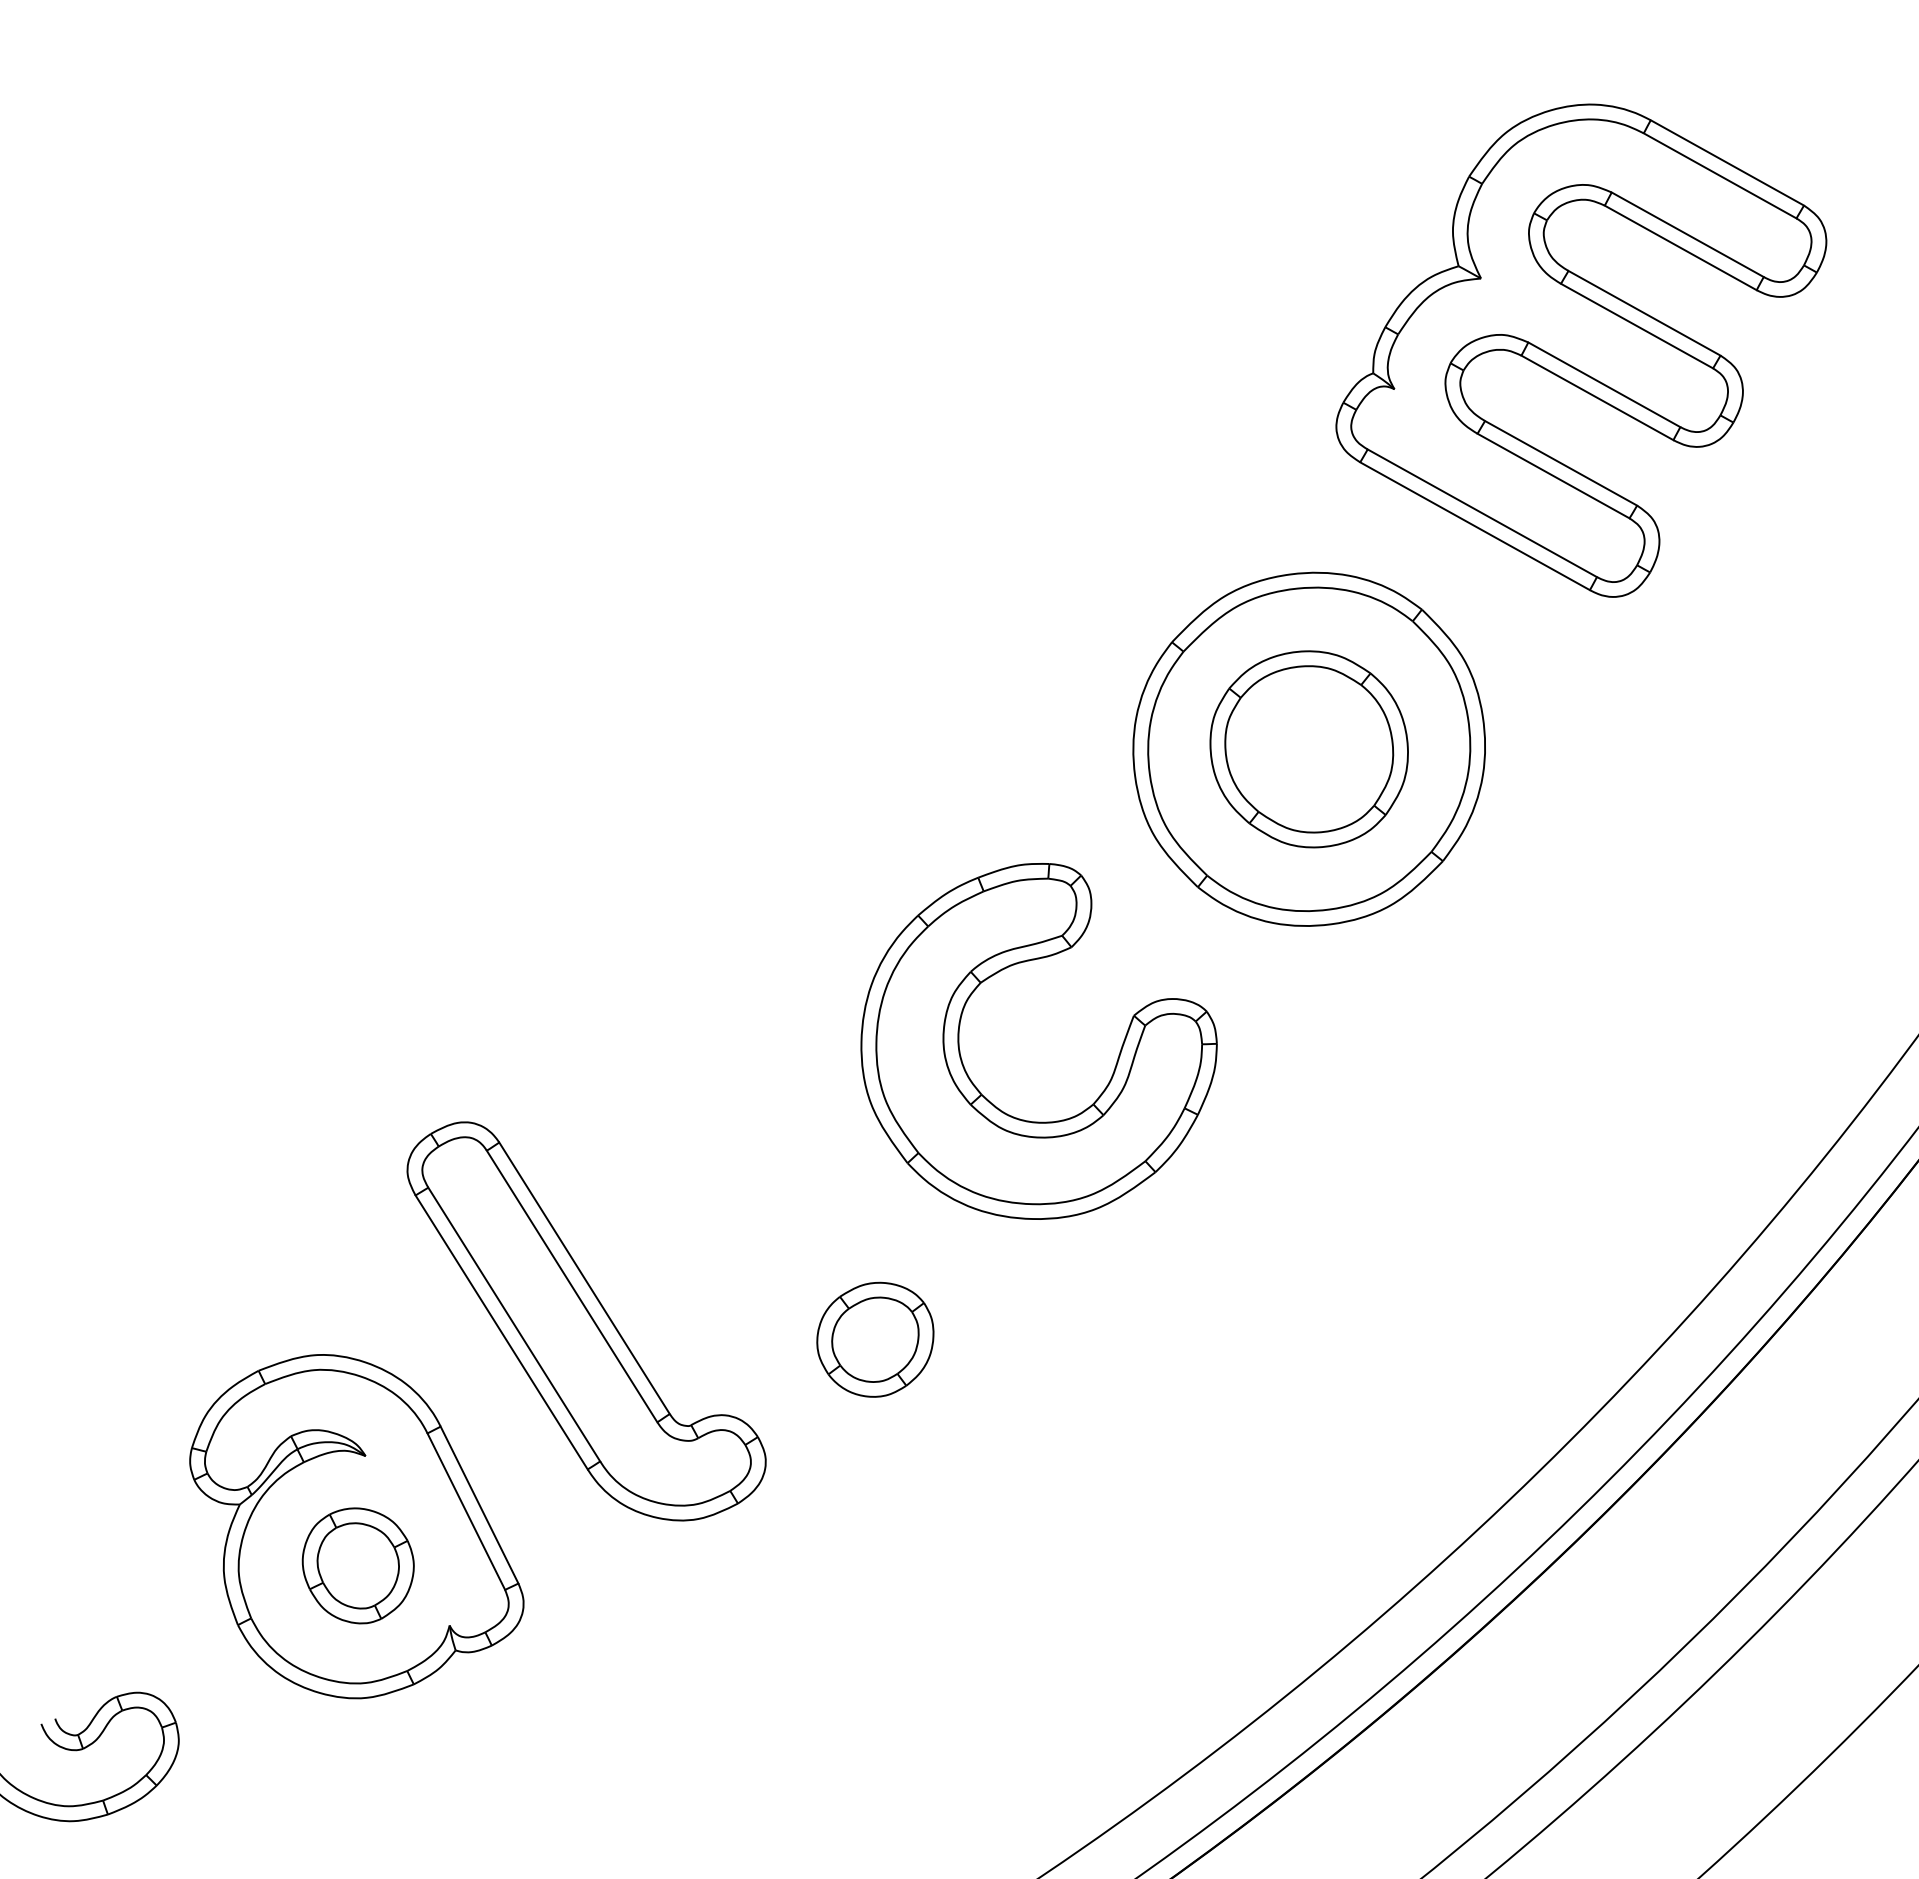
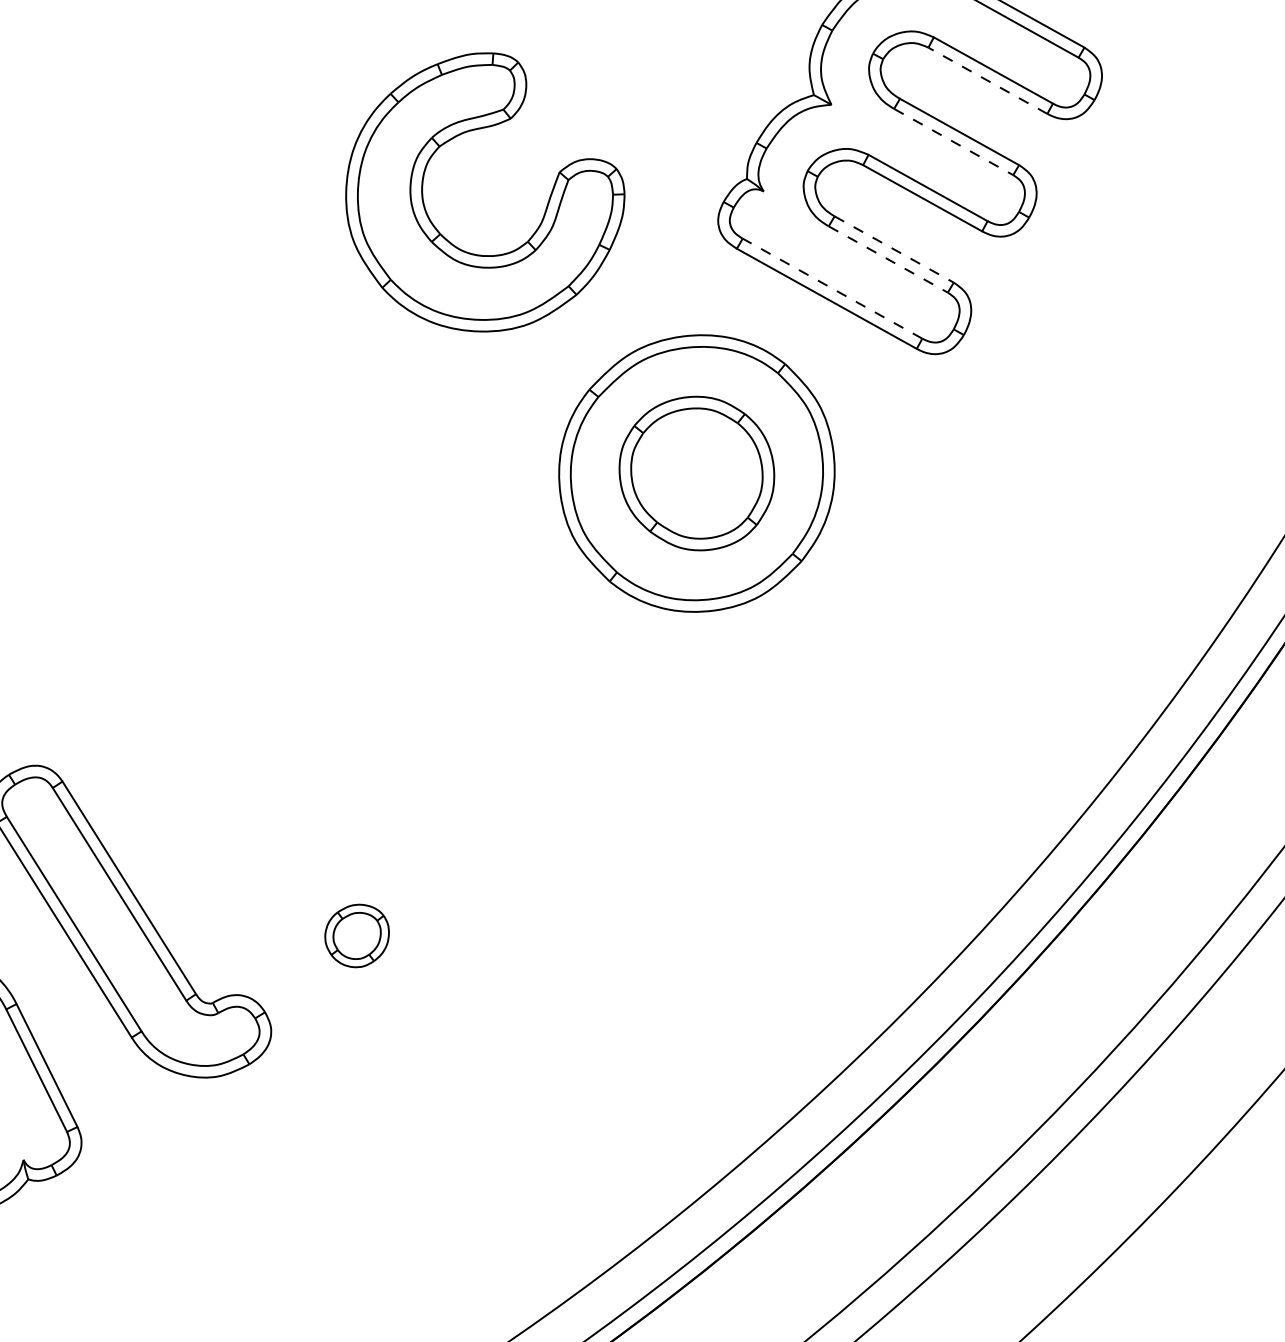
line: (1680, 247) -> (987, 80), solid -> dashed
line: (1637, 326) -> (954, 142), solid -> dashed
line: (1561, 463) -> (894, 249), solid -> dashed
line: (1553, 476) -> (888, 259), solid -> dashed
line: (1481, 513) -> (831, 288), solid -> dashed
part: (986, 1097) -> (444, 236), moved
part: (875, 1339) -> (357, 935), size x0.7

